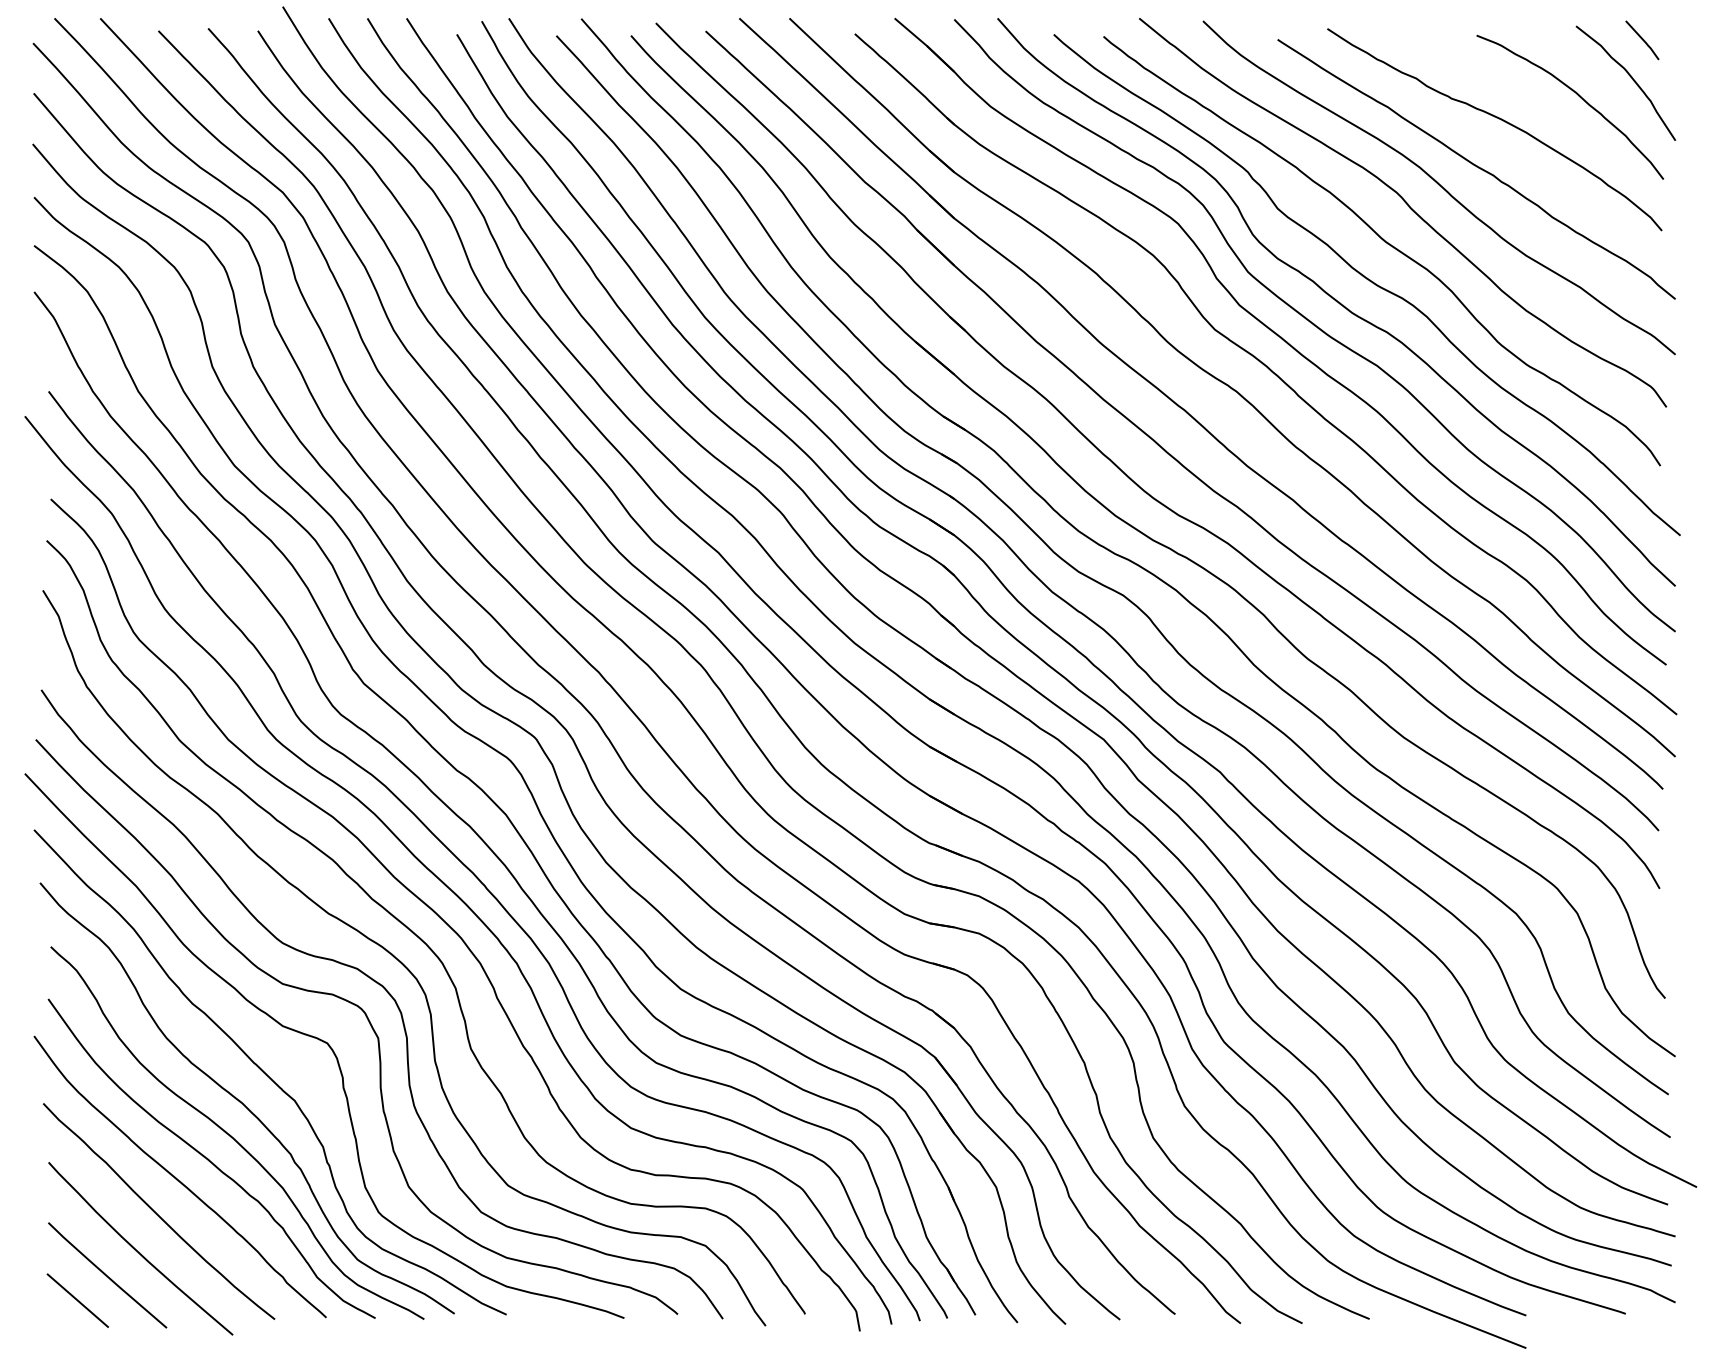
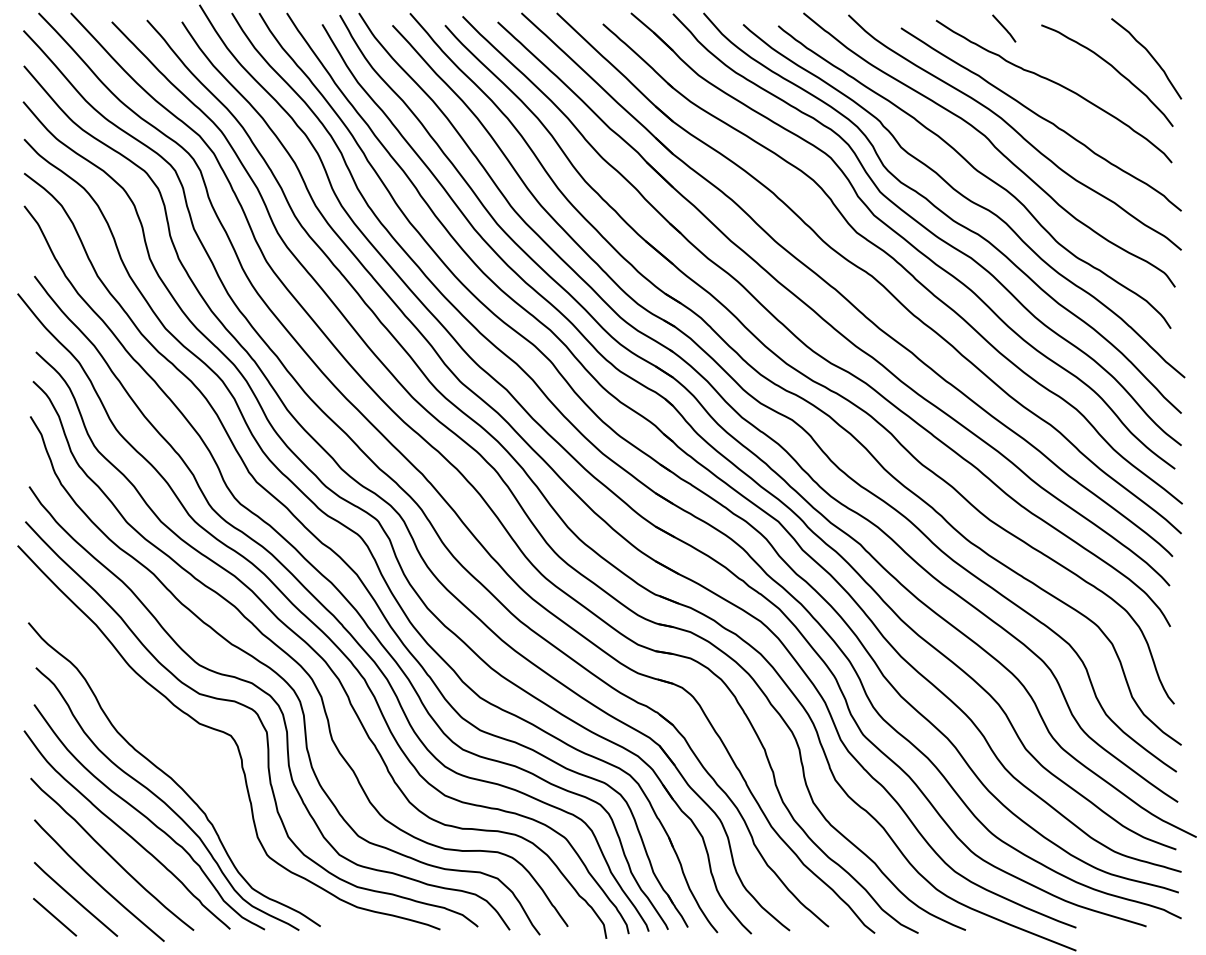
line: (1642, 40) -> (1004, 28), moved
curve: (268, 1074) -> (189, 757), removed

